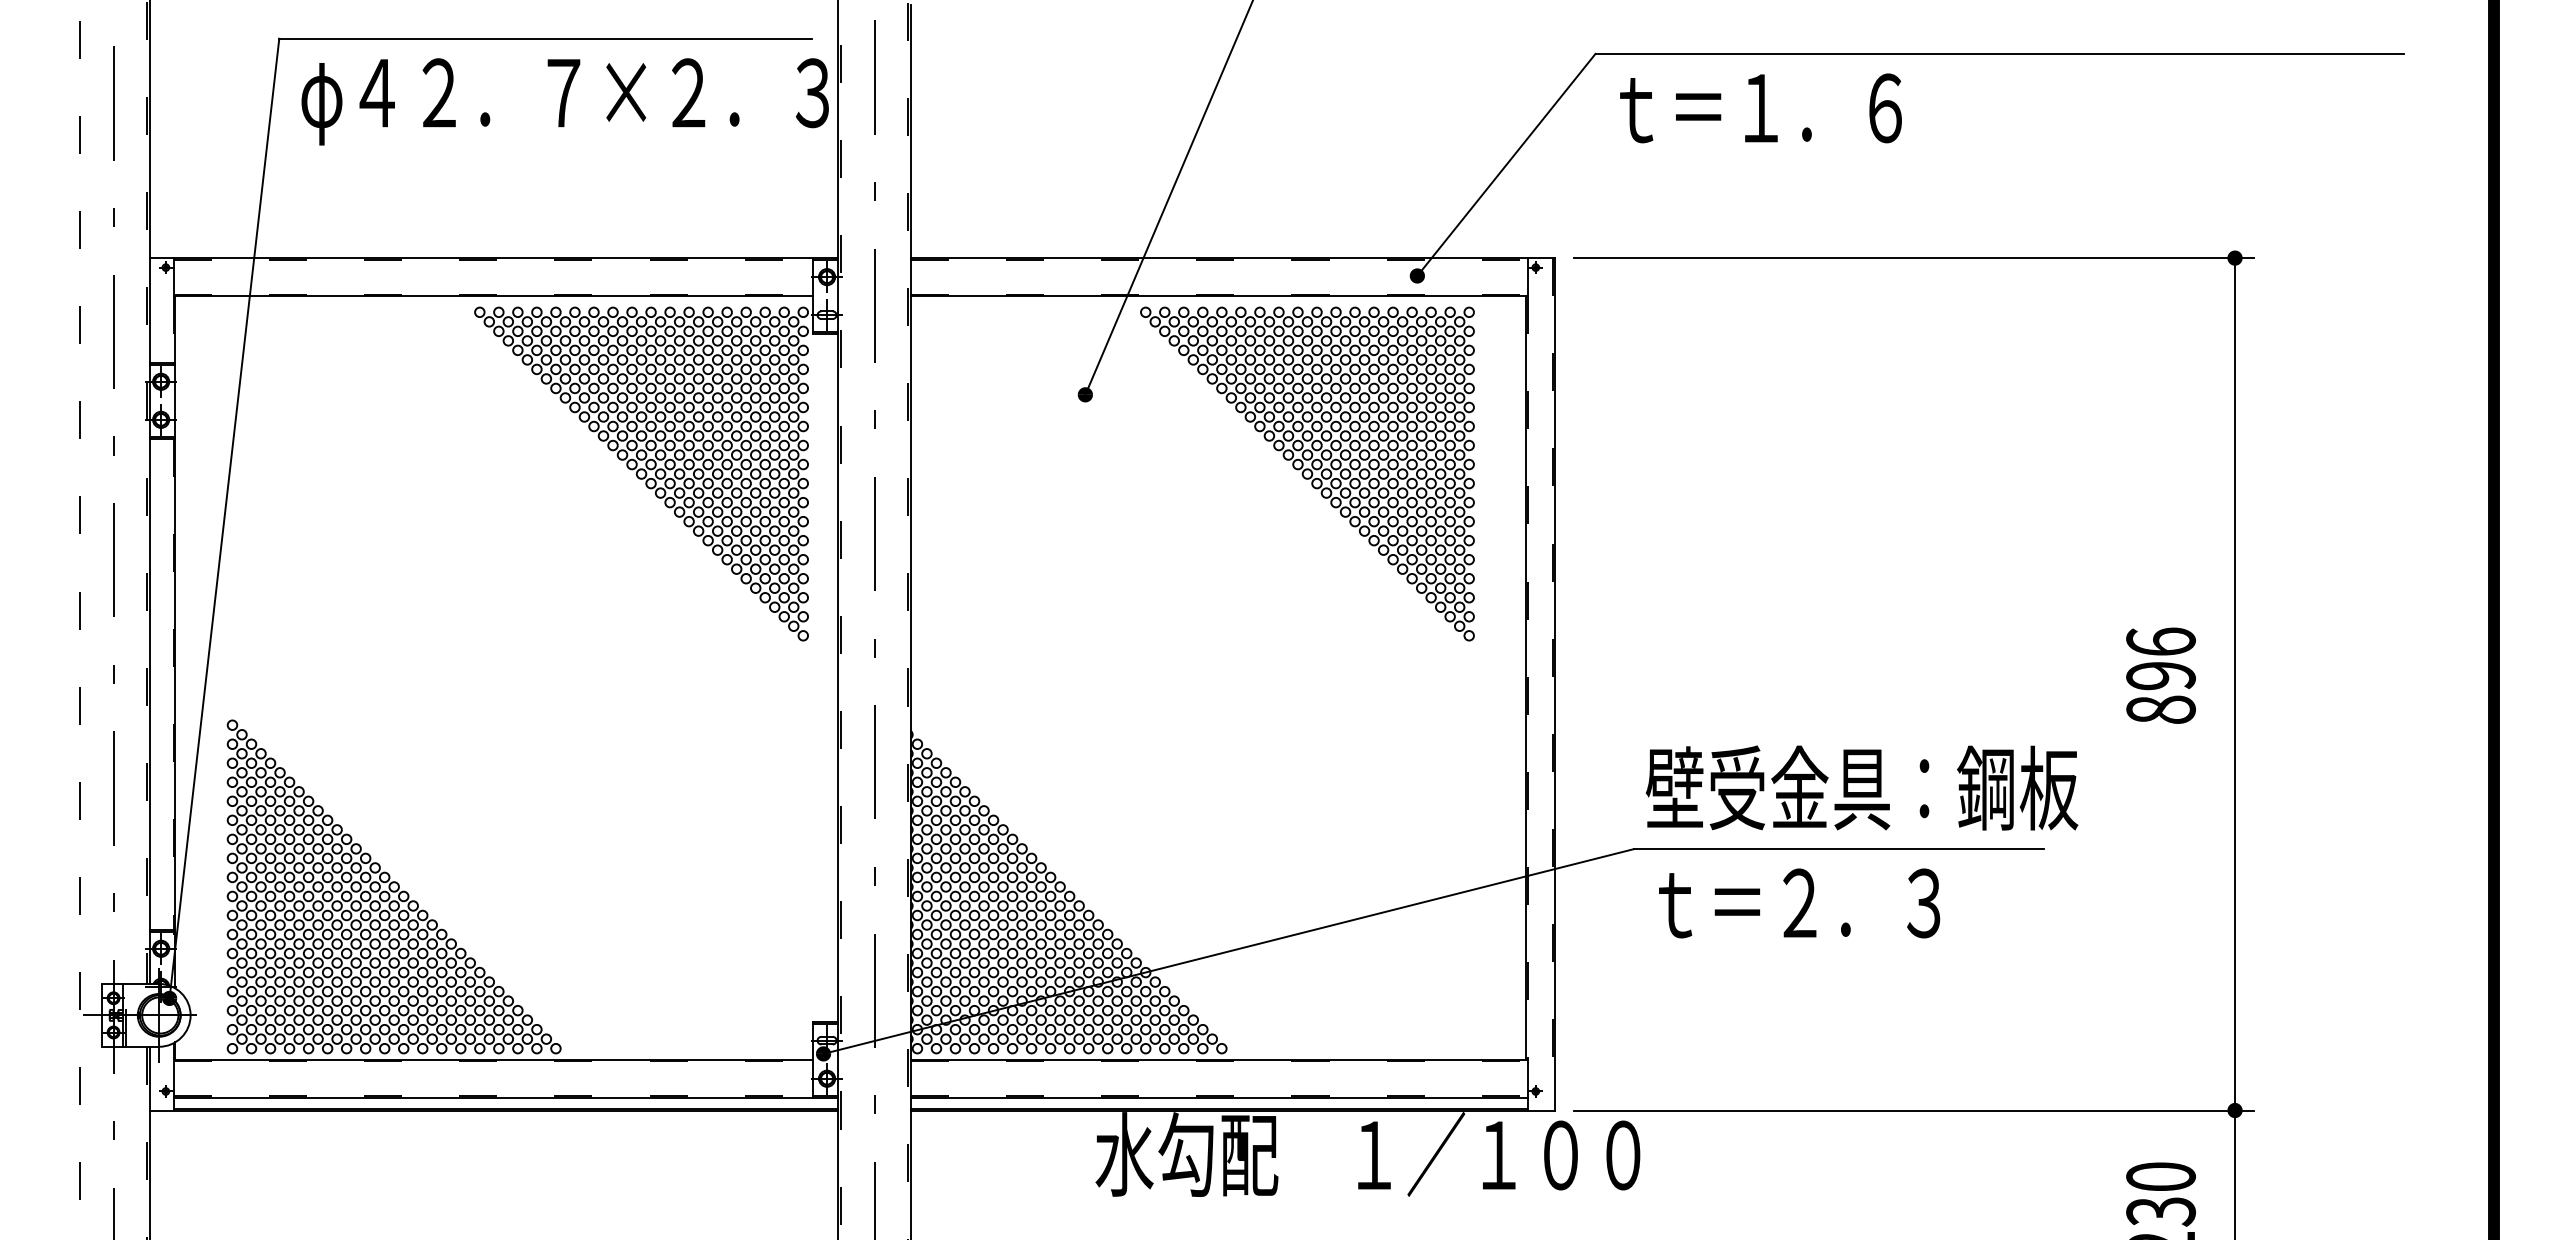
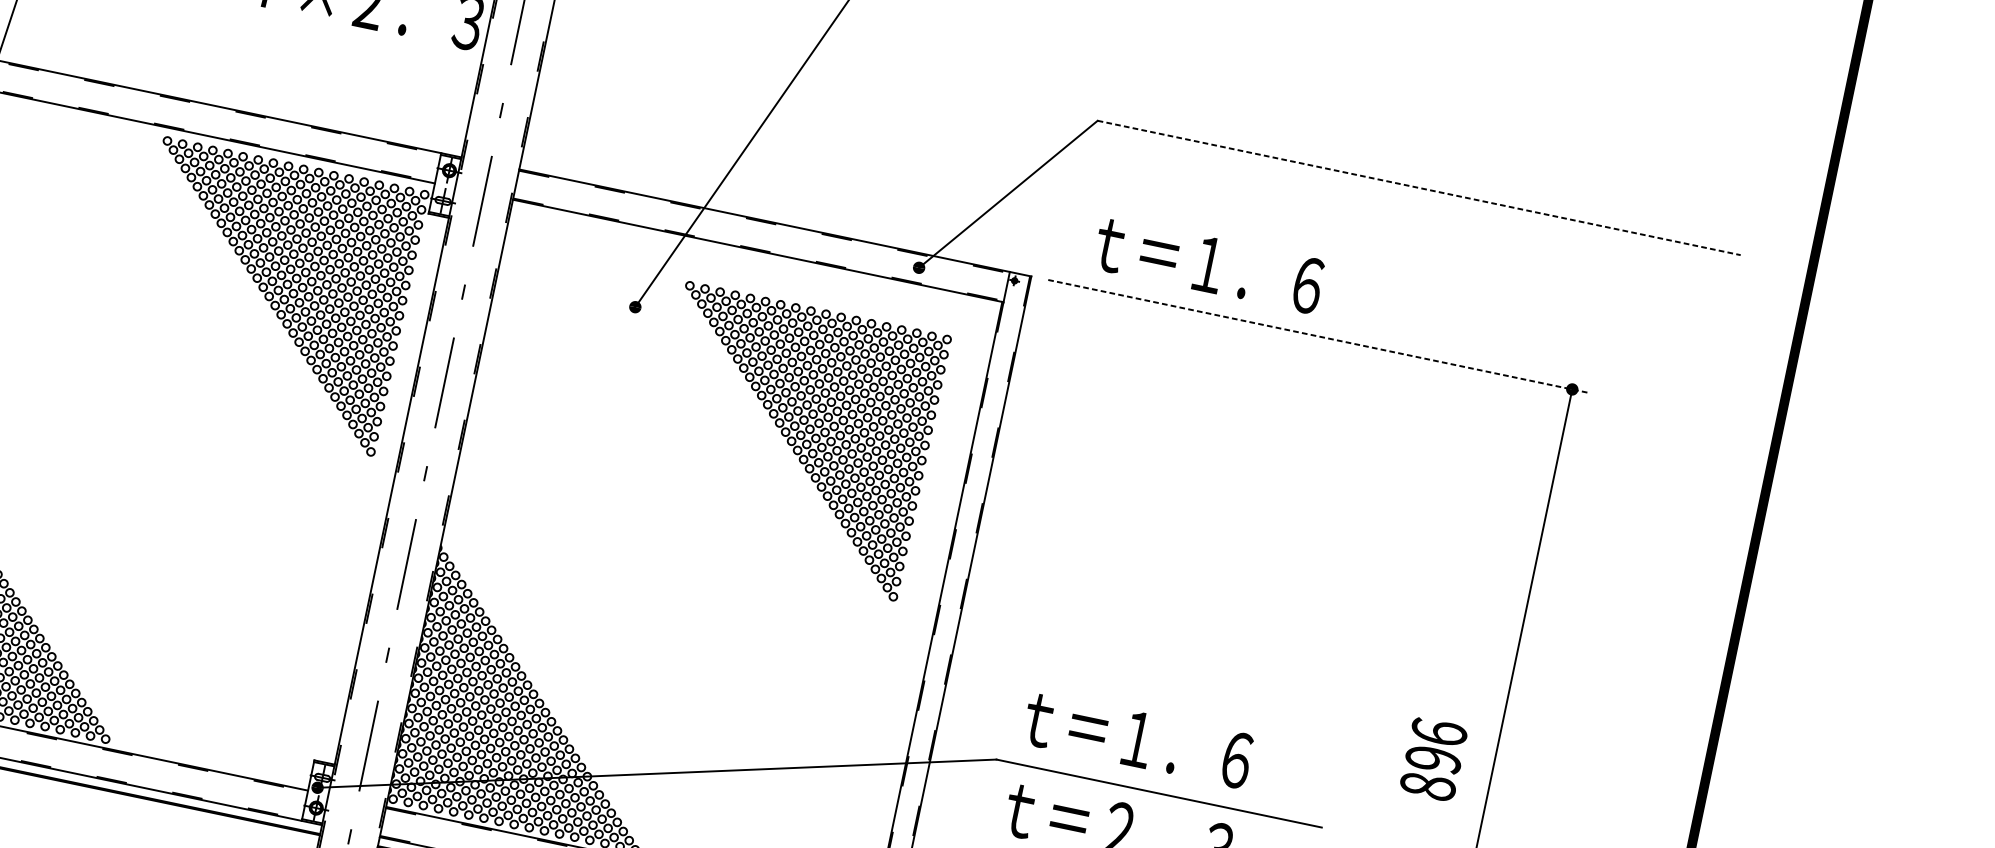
line: (2000, 53) -> (1419, 187), solid -> dashed
text: (1760, 108) -> (1208, 264), moved
line: (1913, 258) -> (1316, 336), solid -> dashed
part: (1307, 473) -> (791, 440), moved
text: (2160, 675) -> (1433, 759), moved
text: (1861, 787) -> (1187, 748), 壁受金具：鋼板 -> ｔ＝１．６

